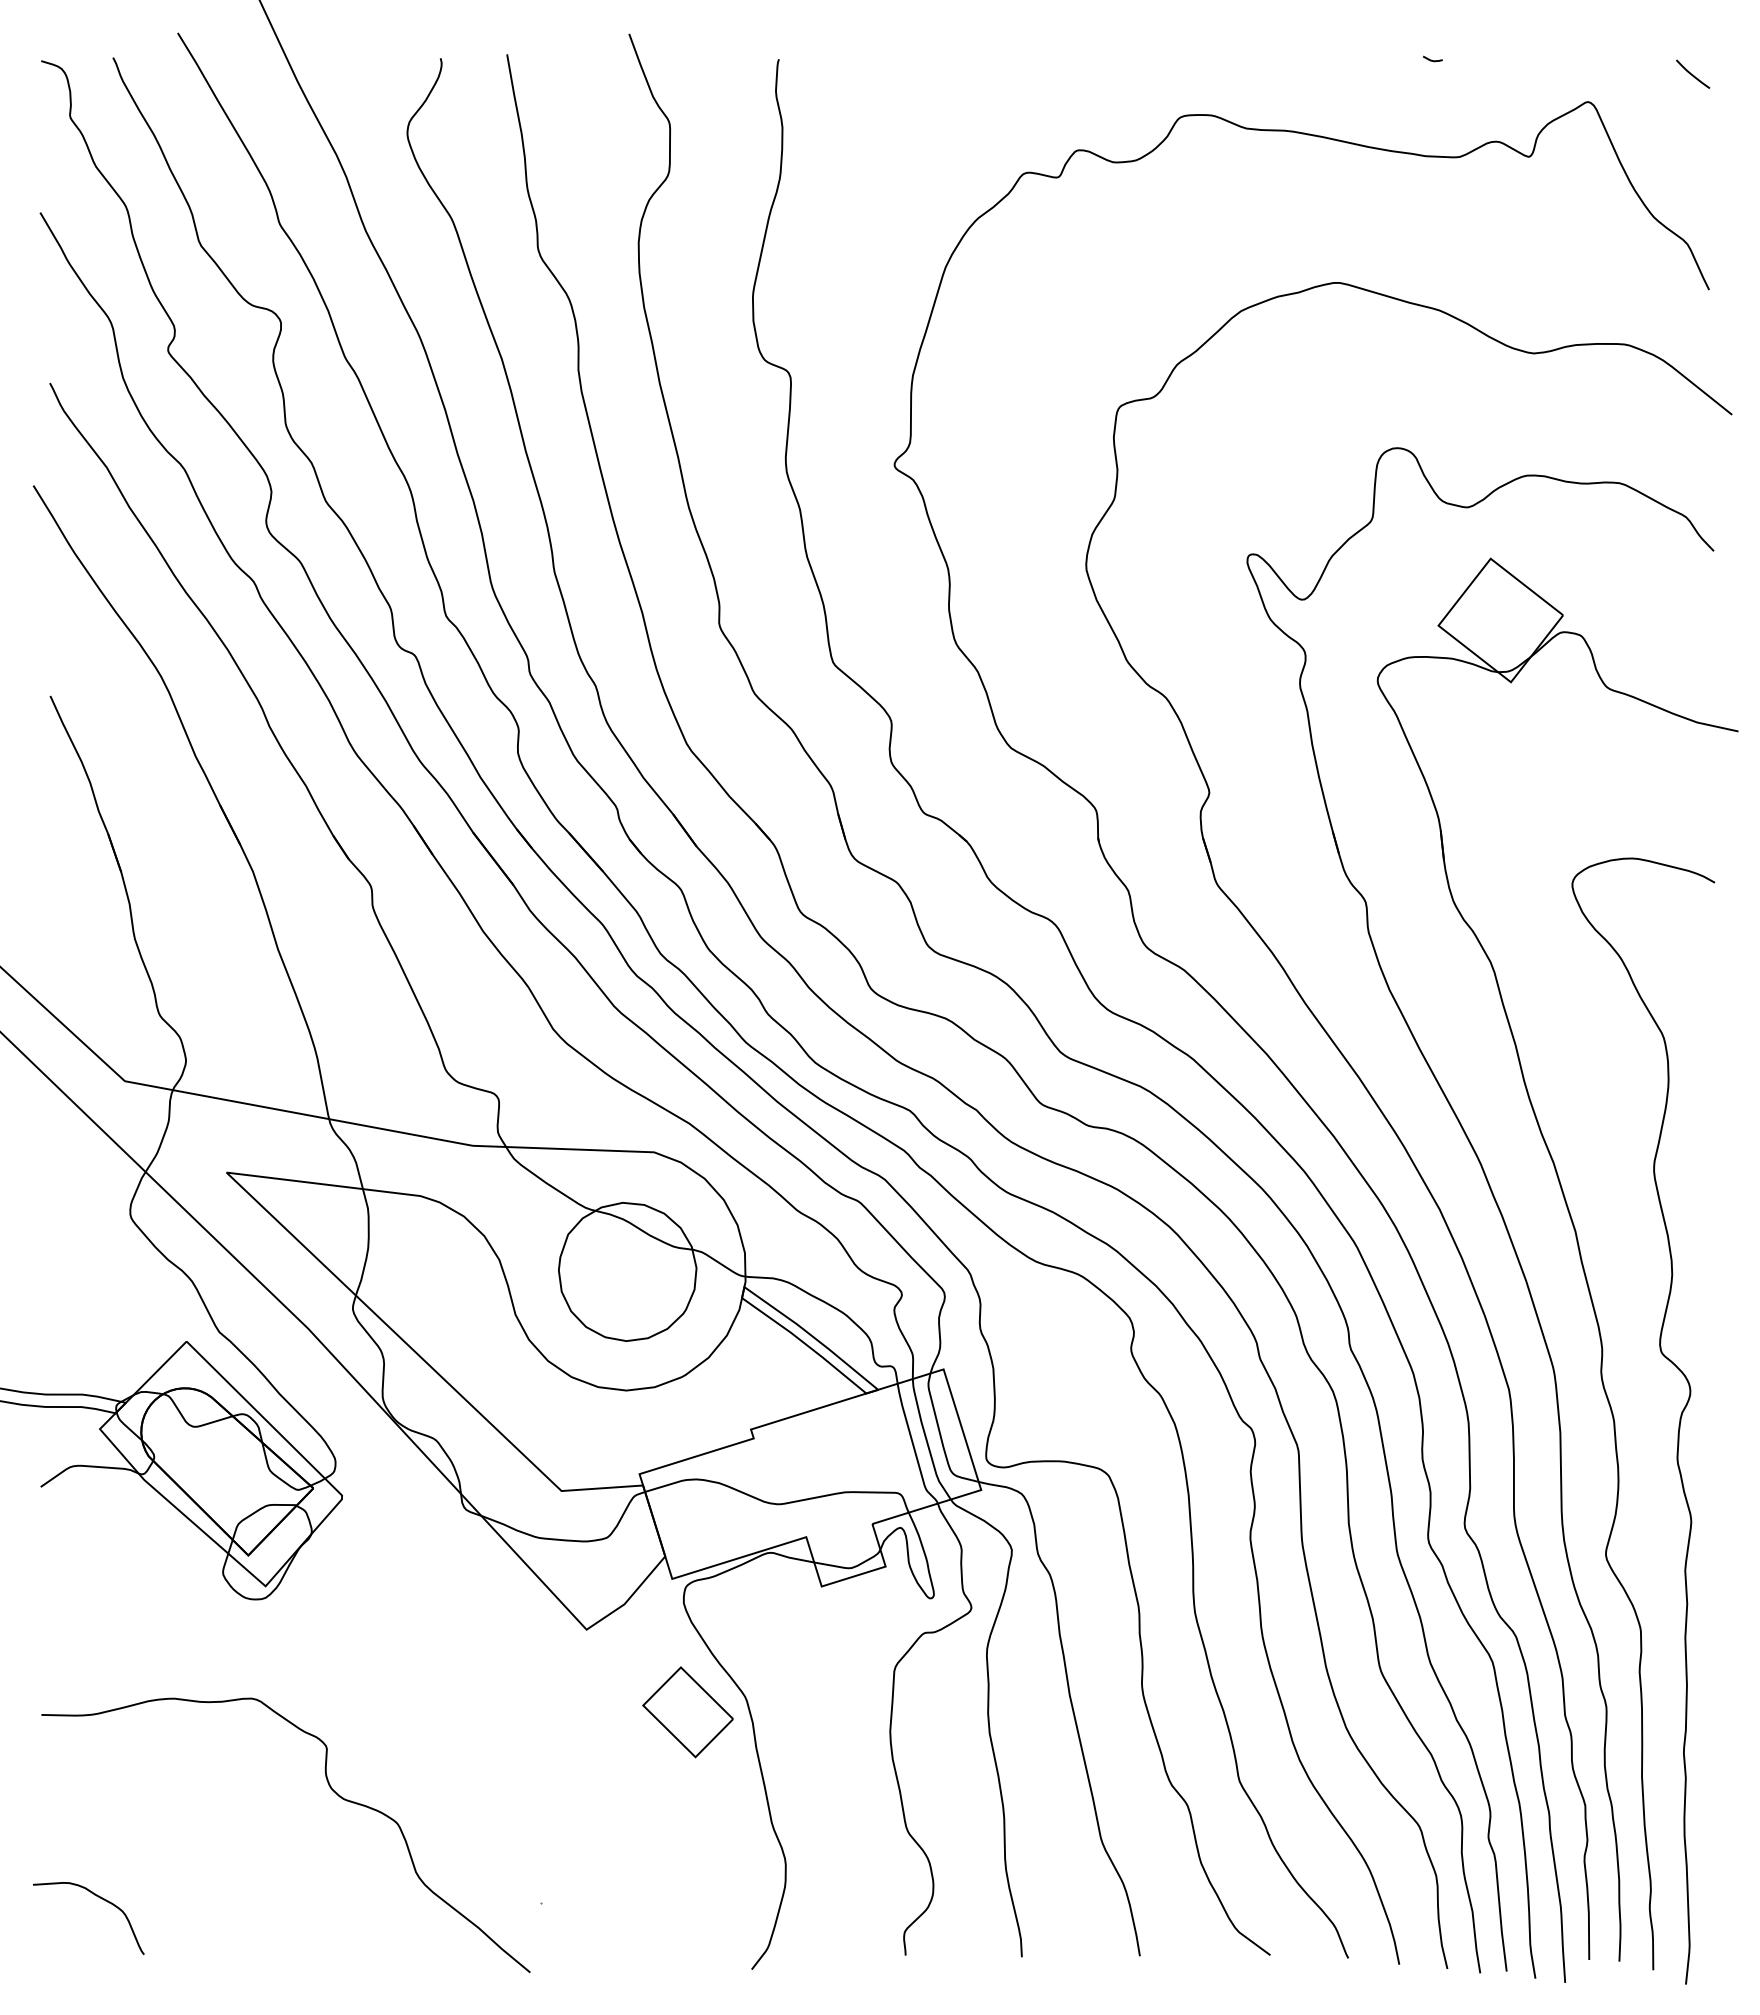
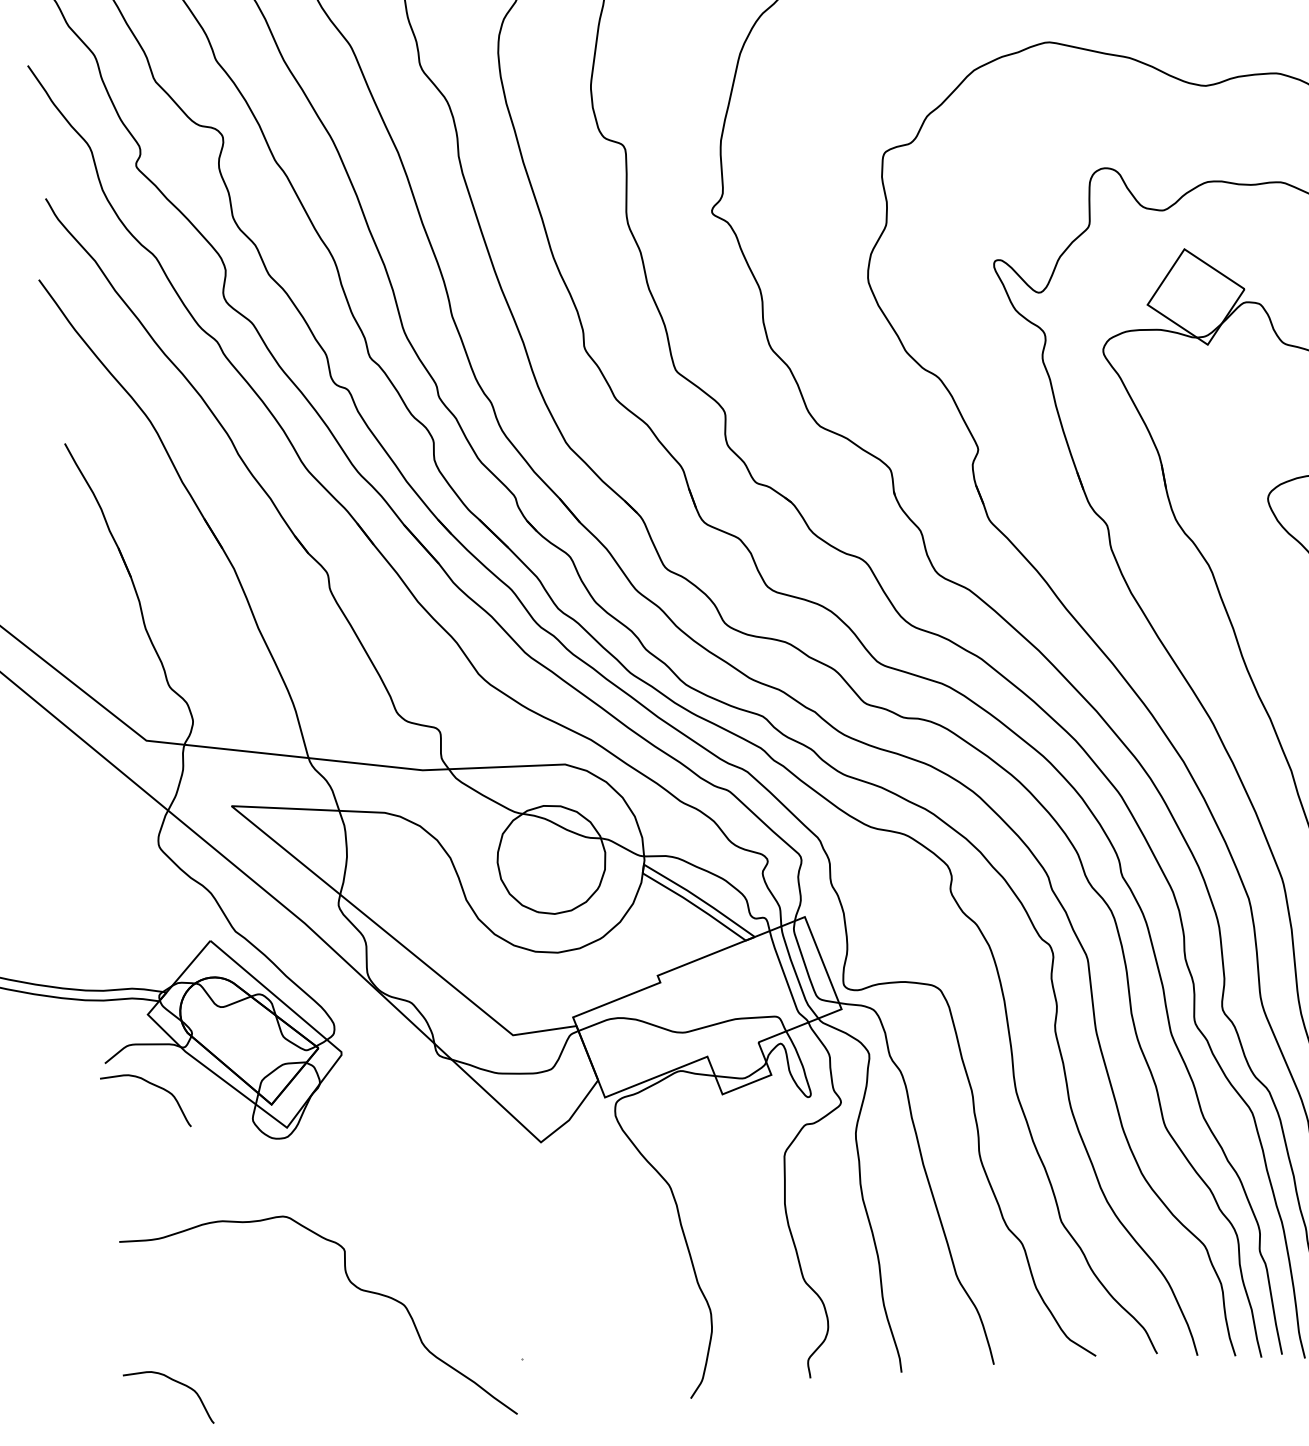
curve: (101, 1520) -> (154, 1086), added
part: (687, 1712) -> (625, 1201), removed

